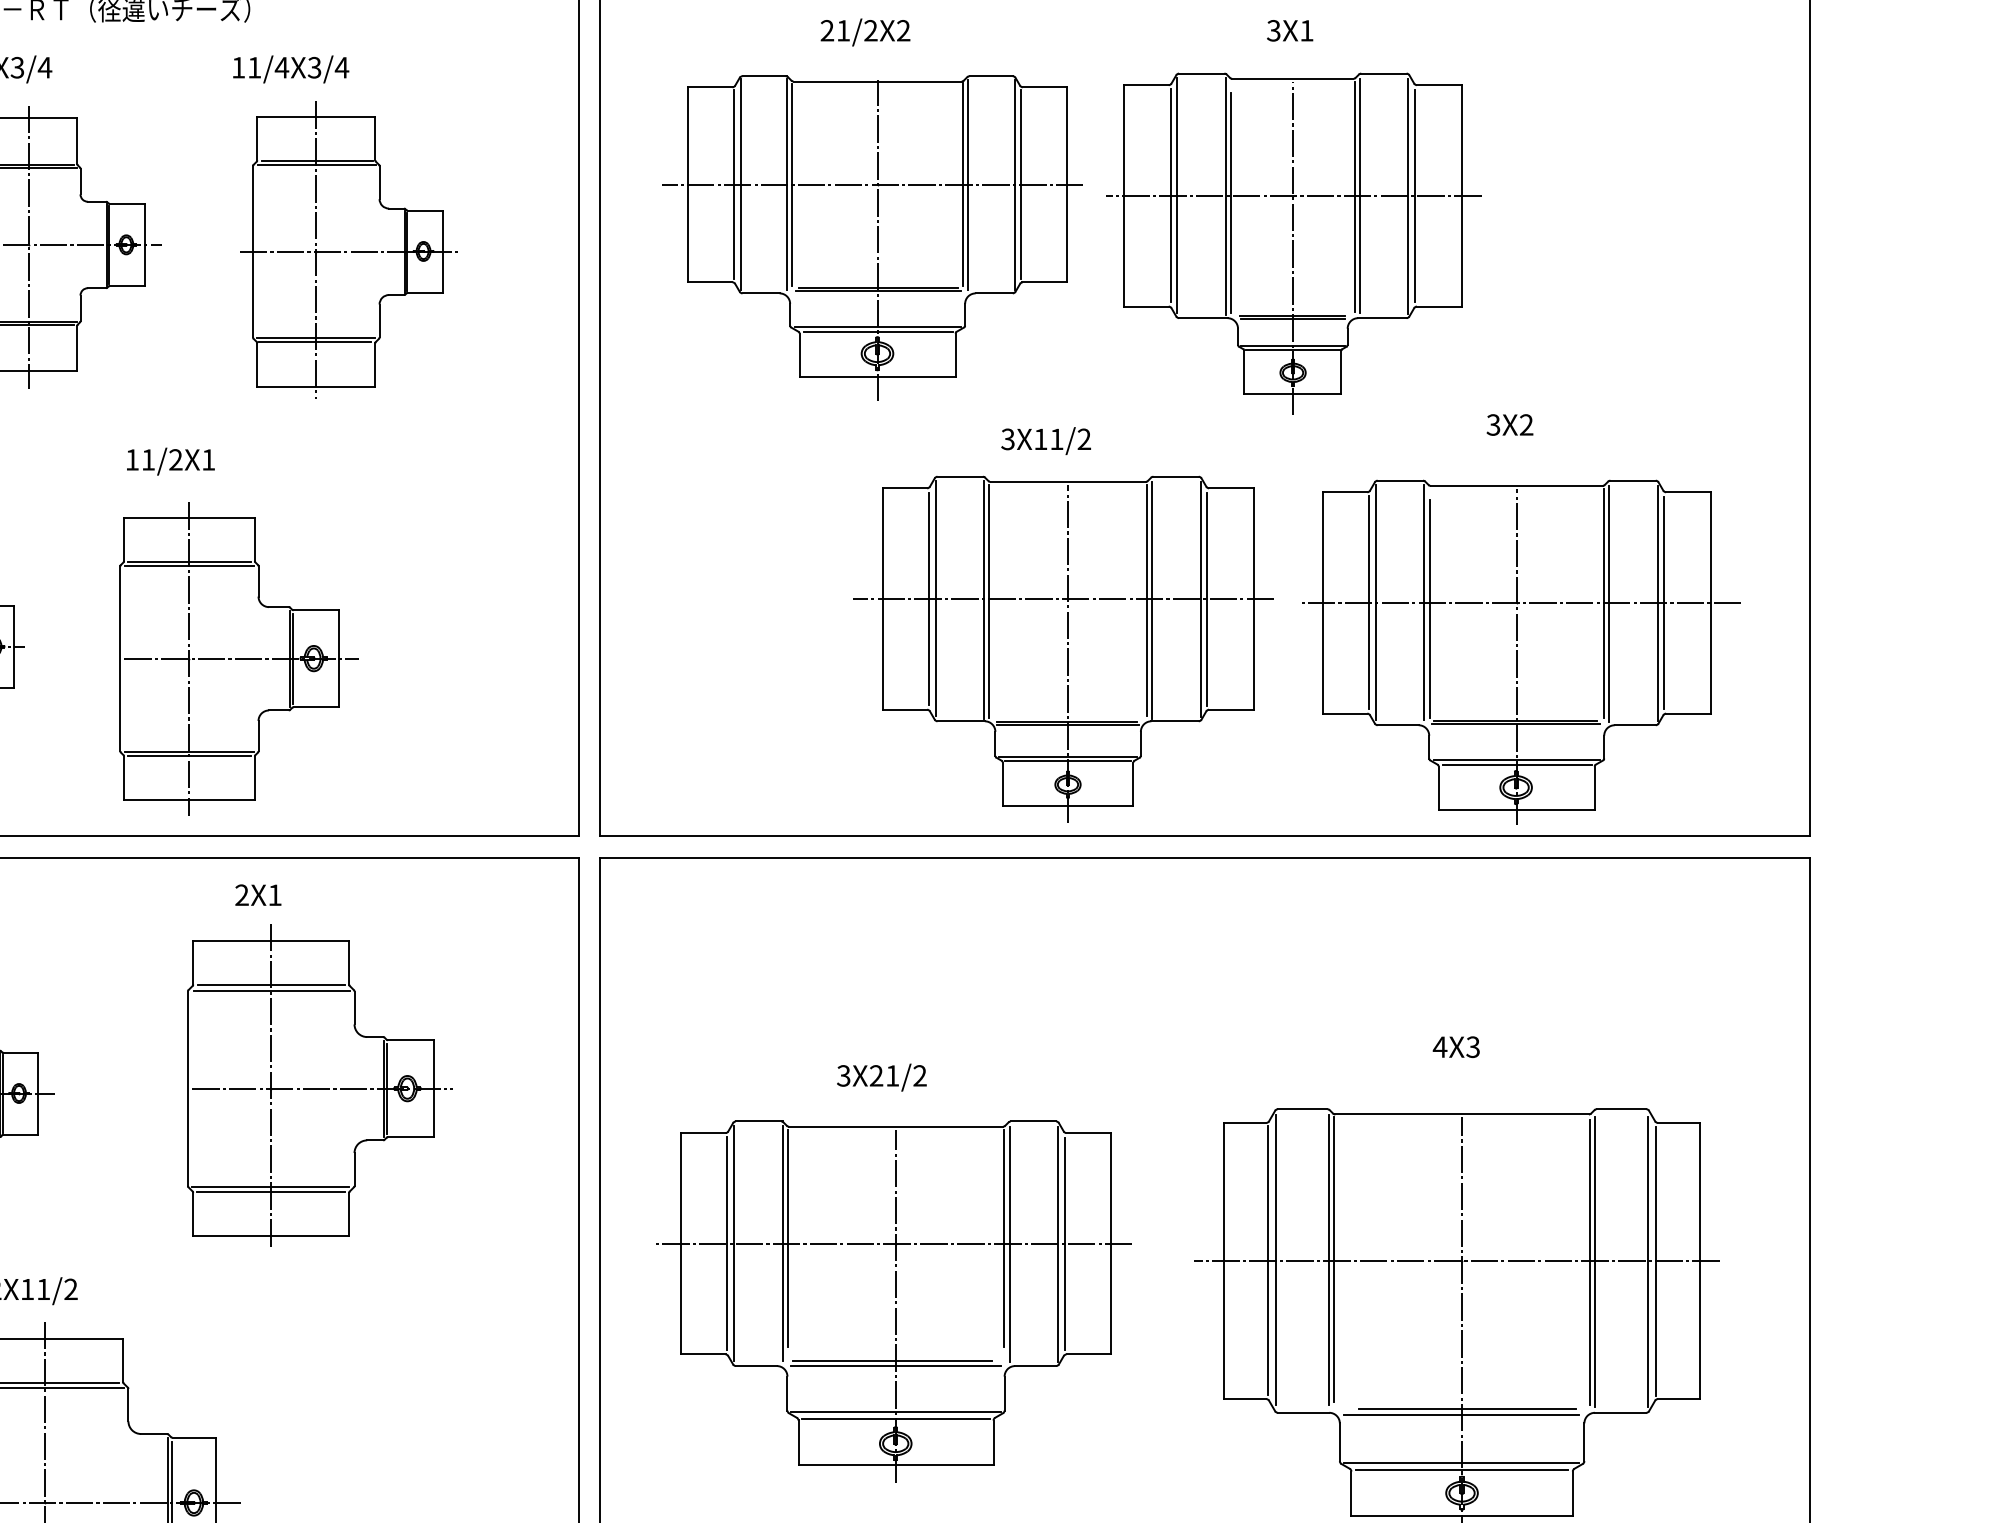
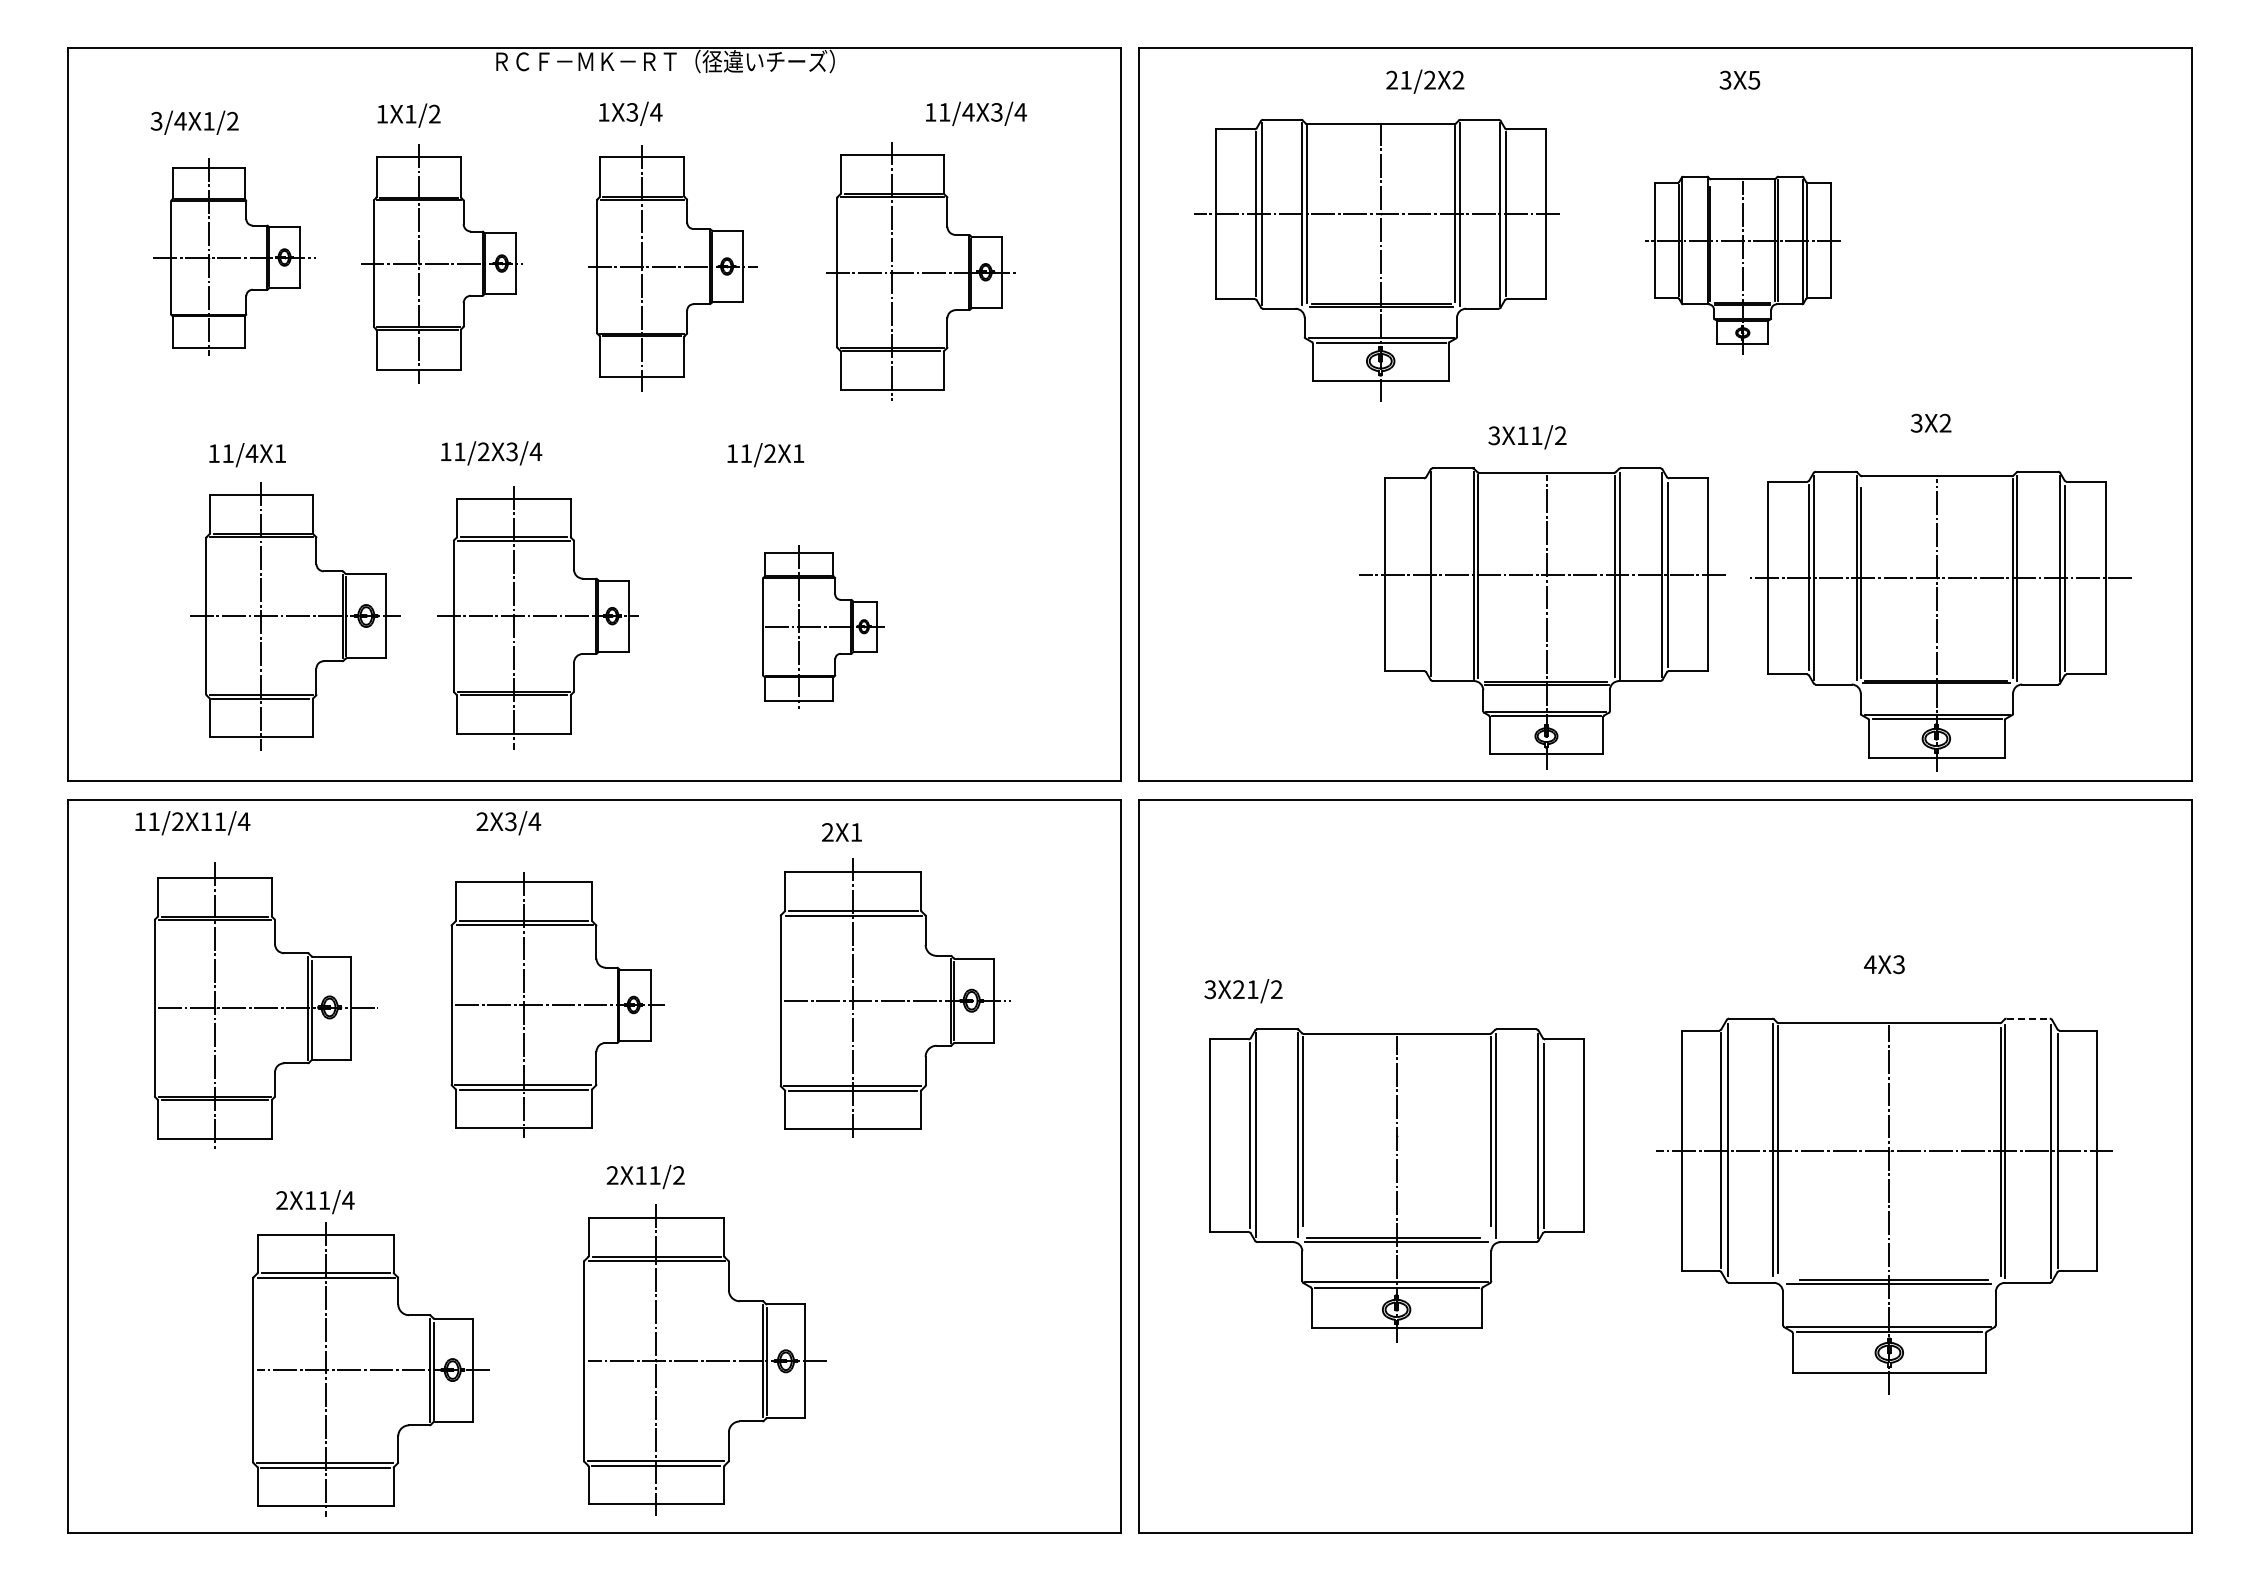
text: (1307, 31) -> (1754, 80), 3X1 -> 3X5
text: (865, 32) -> (1425, 81), moved
text: (291, 69) -> (976, 113), moved
part: (1294, 243) -> (1743, 265), size x0.6
line: (928, 598) -> (1425, 574), removed
part: (238, 658) -> (824, 626), size x0.6
text: (881, 1078) -> (1243, 991), moved
line: (1621, 1109) -> (2028, 1018), solid -> dashed
line: (893, 1243) -> (1394, 1135), removed

